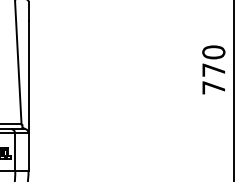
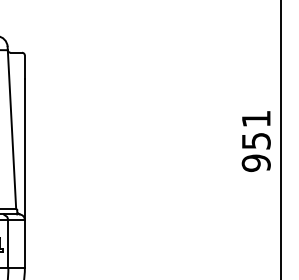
text: (213, 70) -> (255, 141), 770 -> 951

